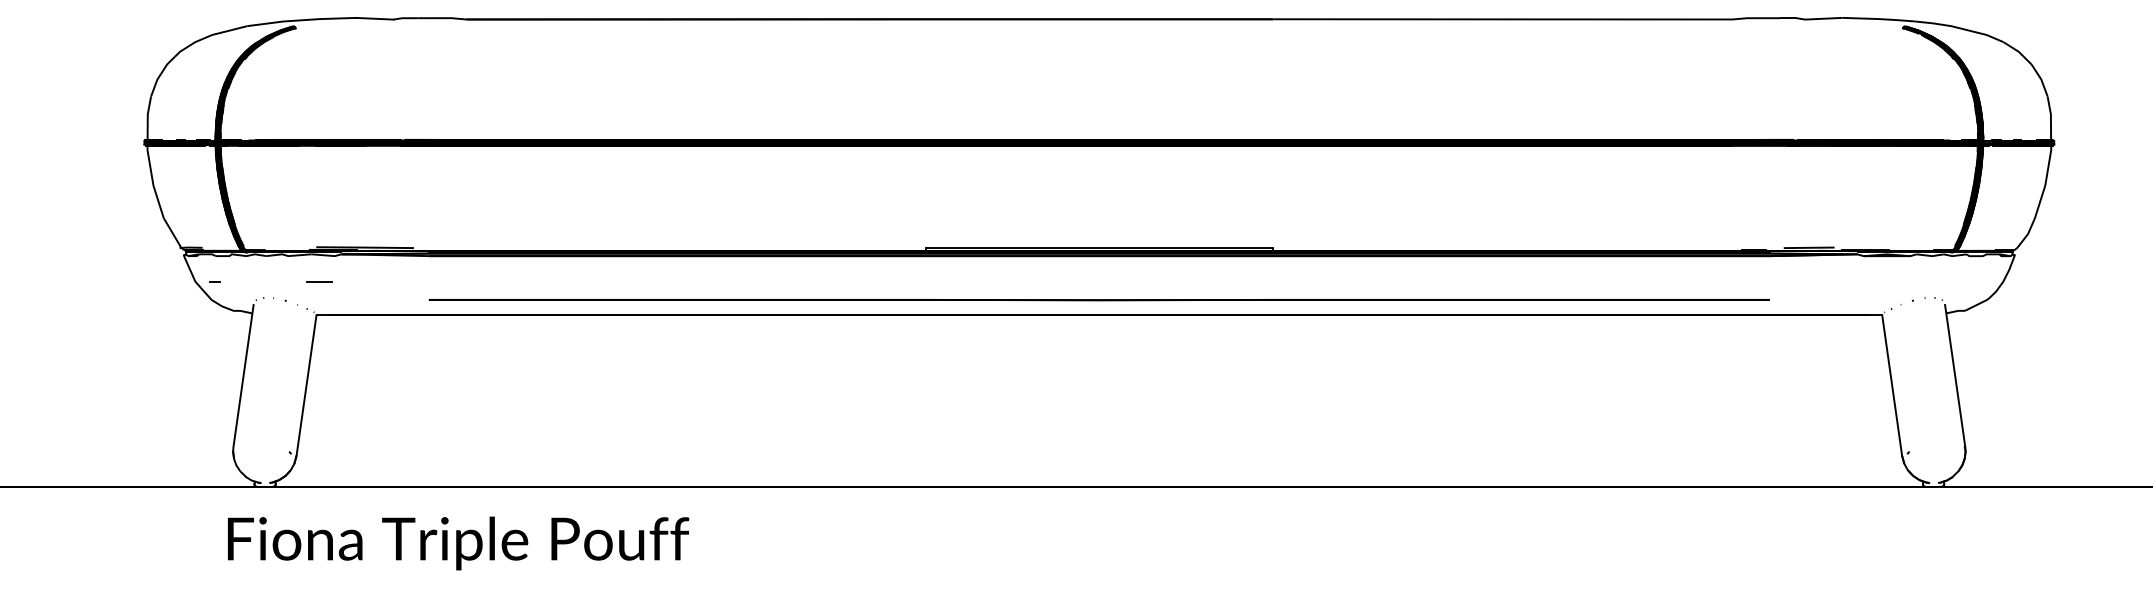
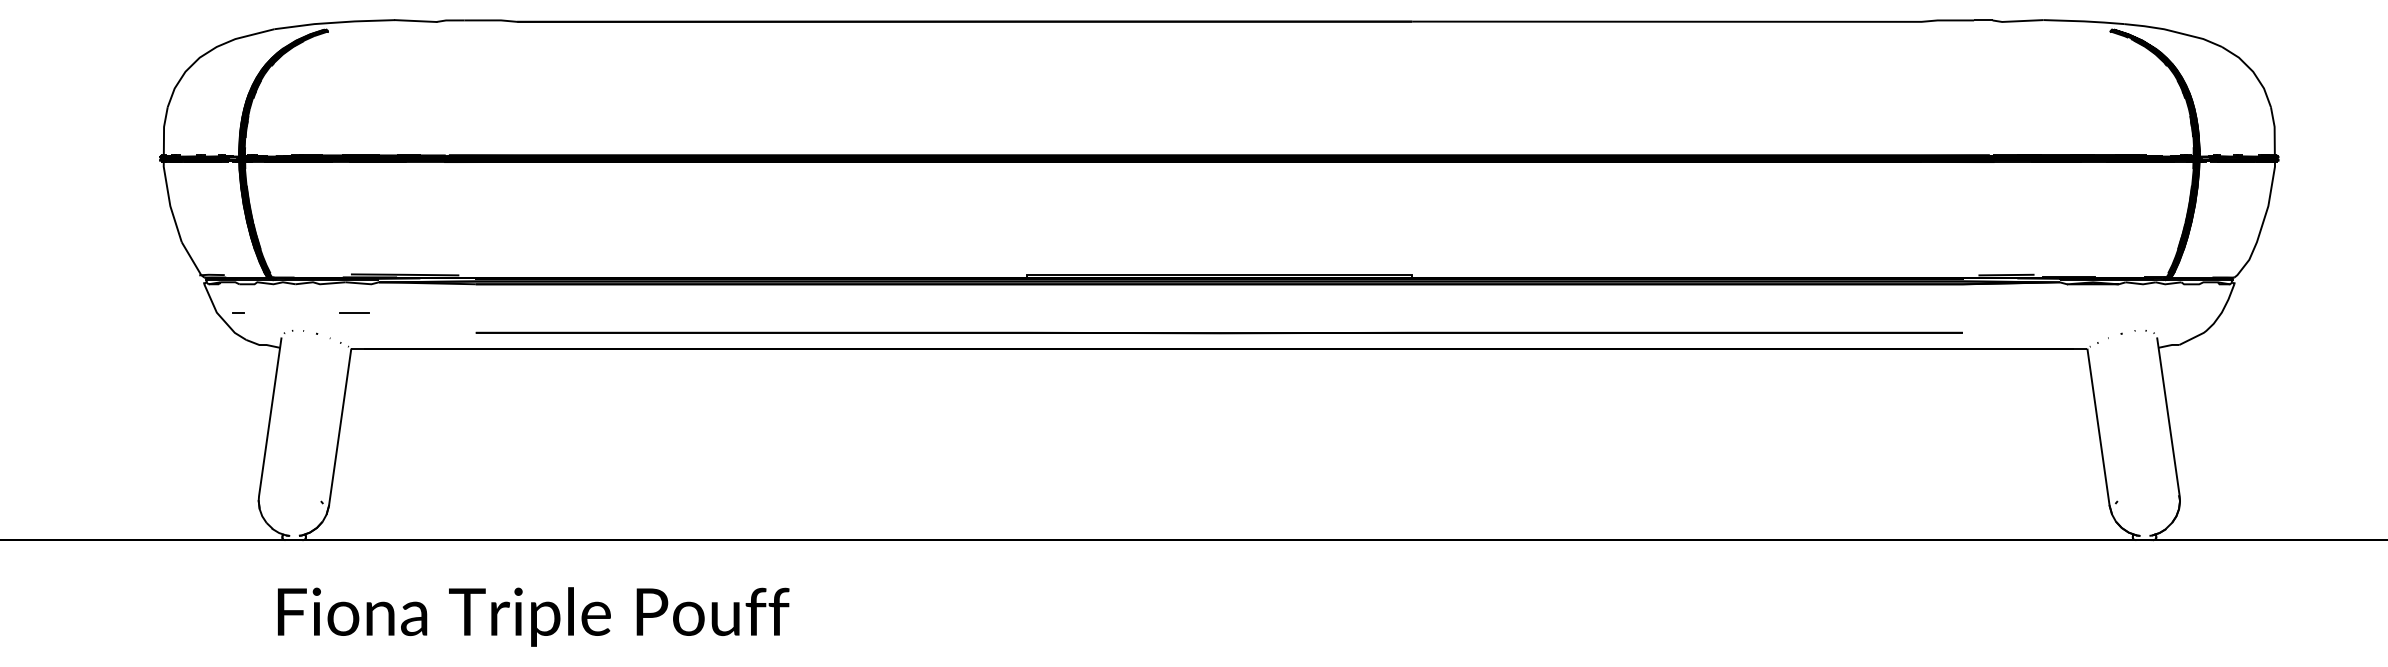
text: (458, 543) -> (533, 616), moved

